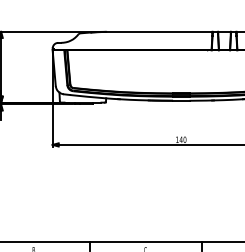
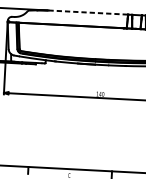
line: (159, 31) -> (88, 12), solid -> dashed

